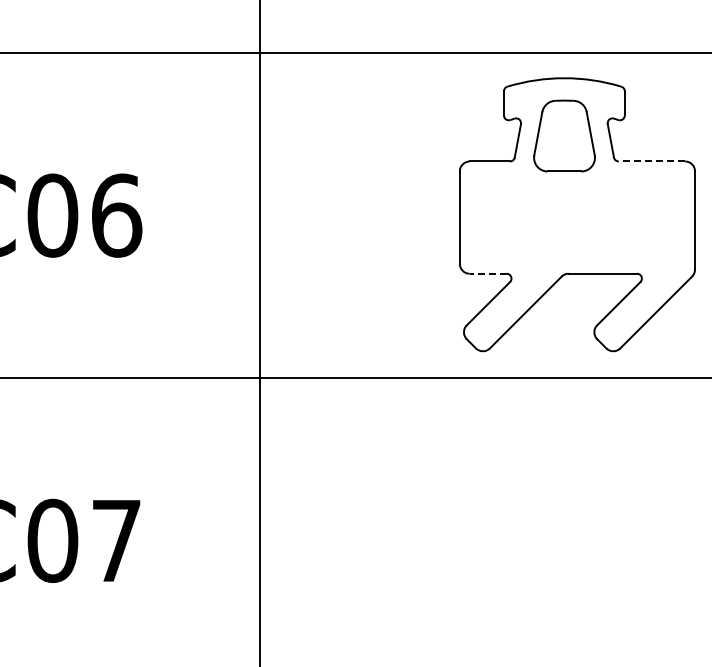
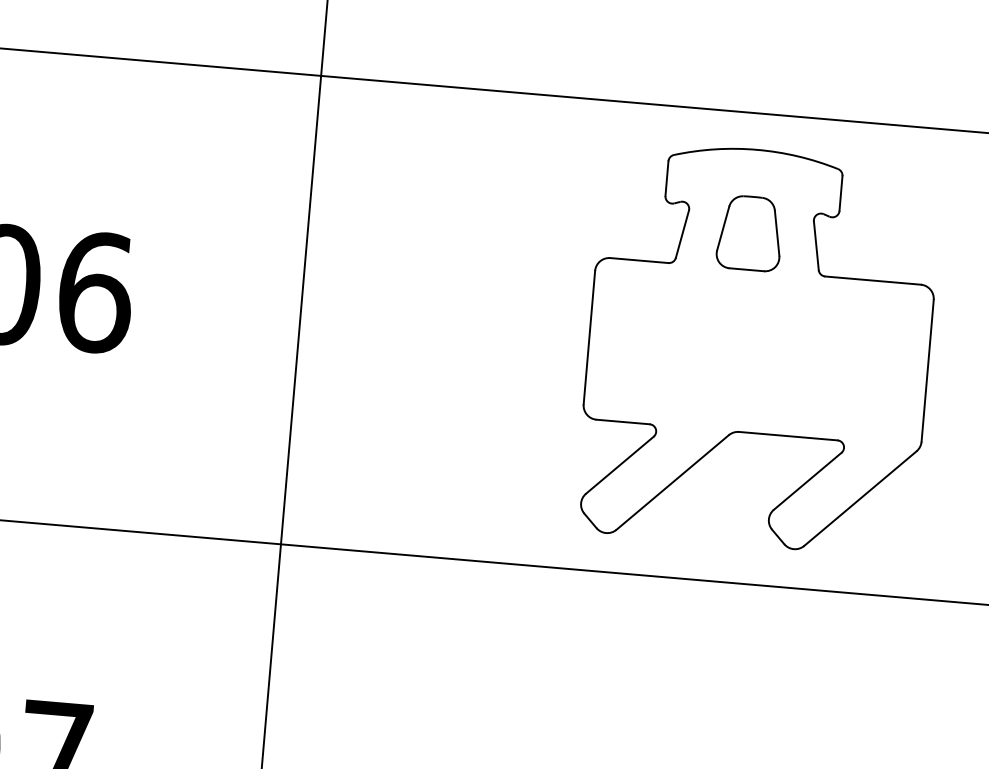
part: (563, 136) -> (748, 233), size x0.71
line: (651, 161) -> (872, 280), dashed -> solid
line: (487, 273) -> (622, 421), dashed -> solid

